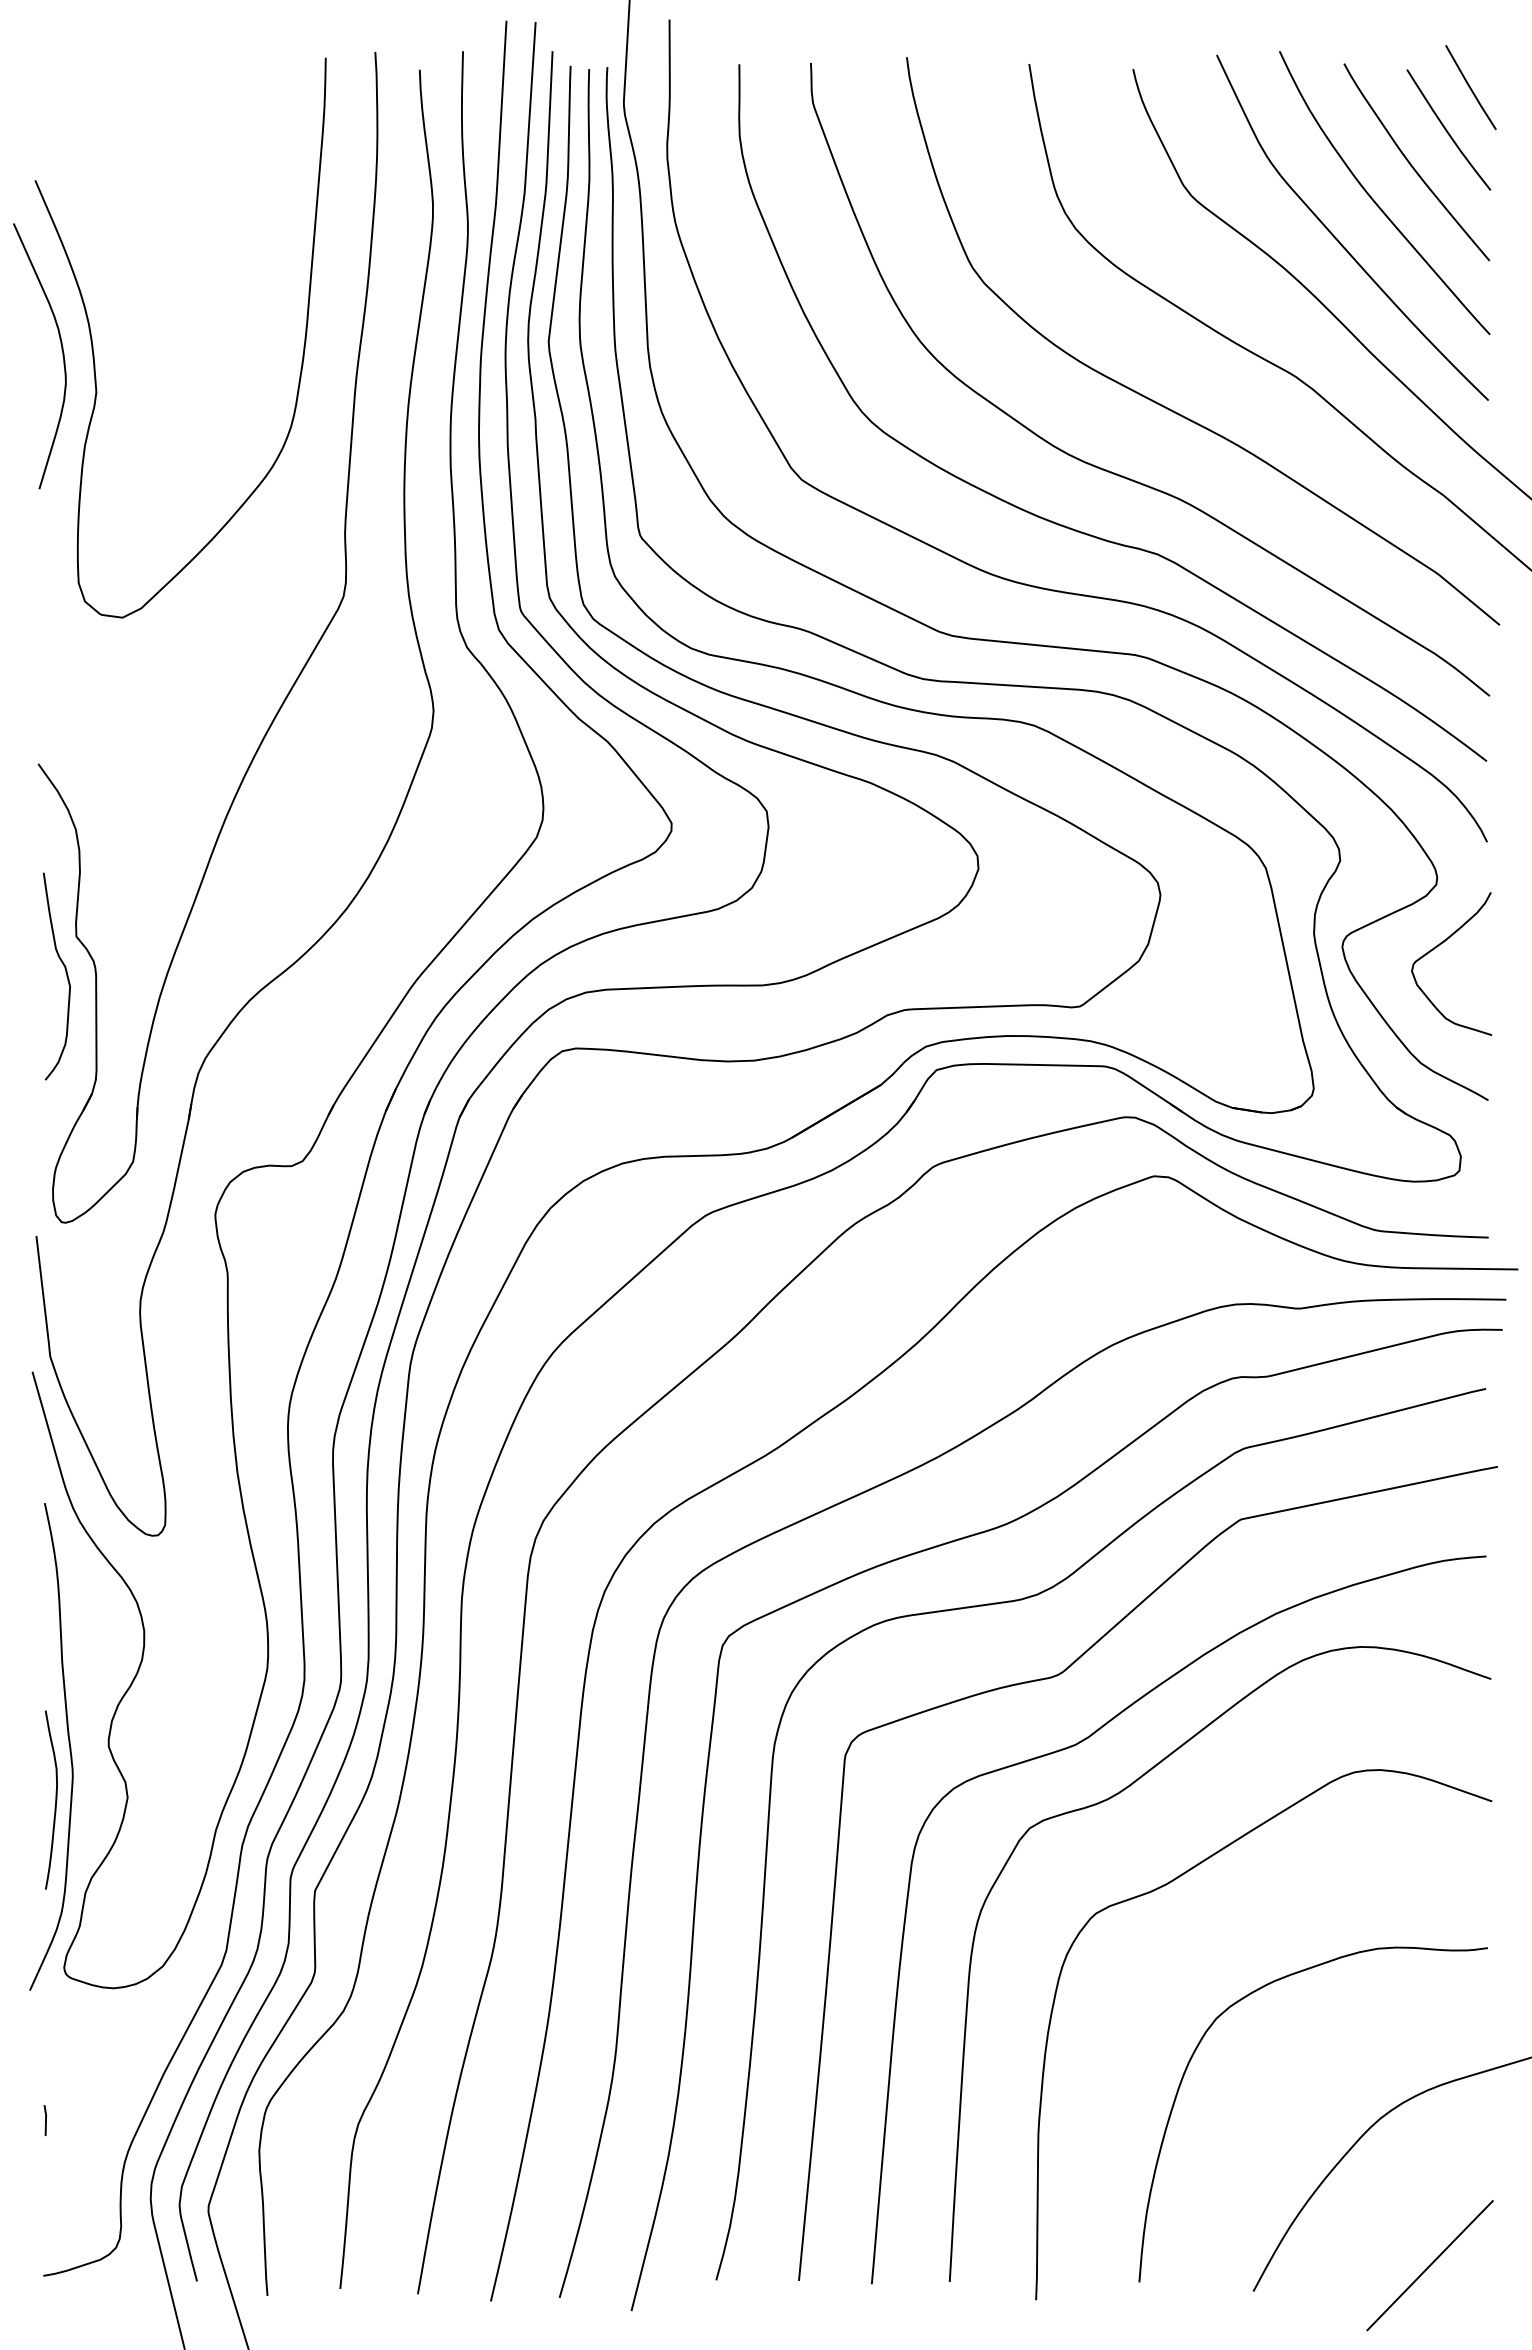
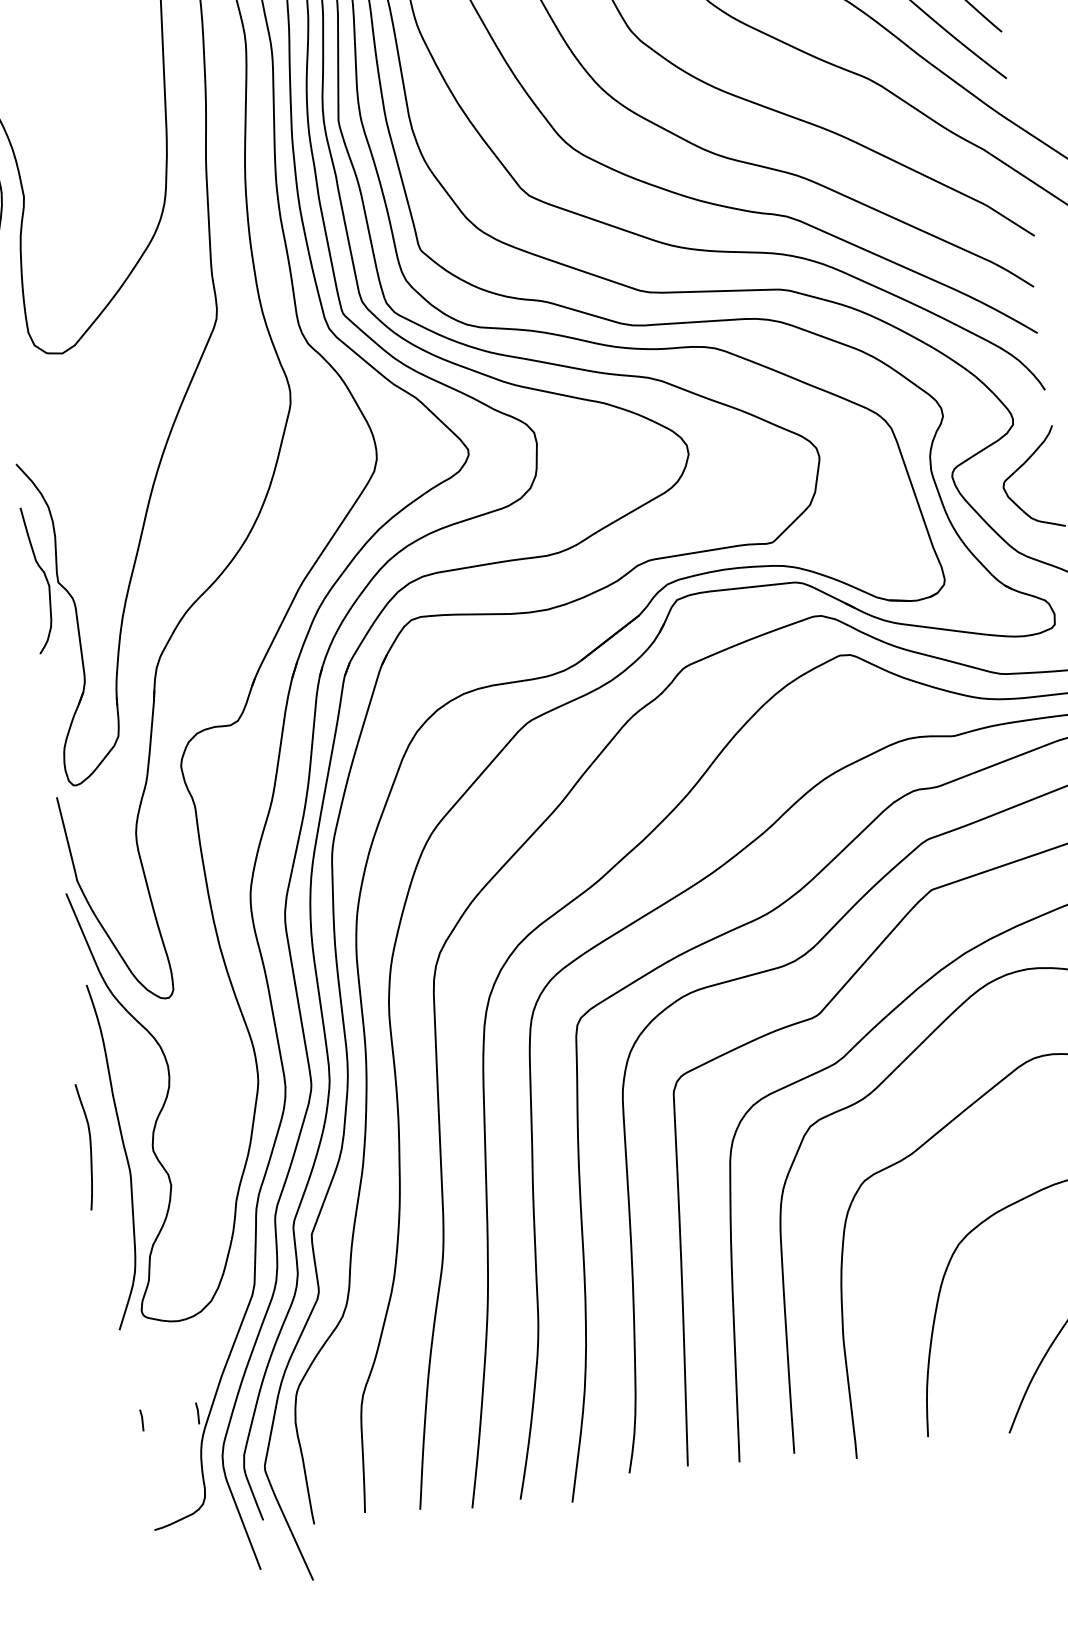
curve: (65, 972) -> (44, 576), moved
curve: (55, 1799) -> (90, 1146), moved
line: (124, 2120) -> (197, 1413), added

